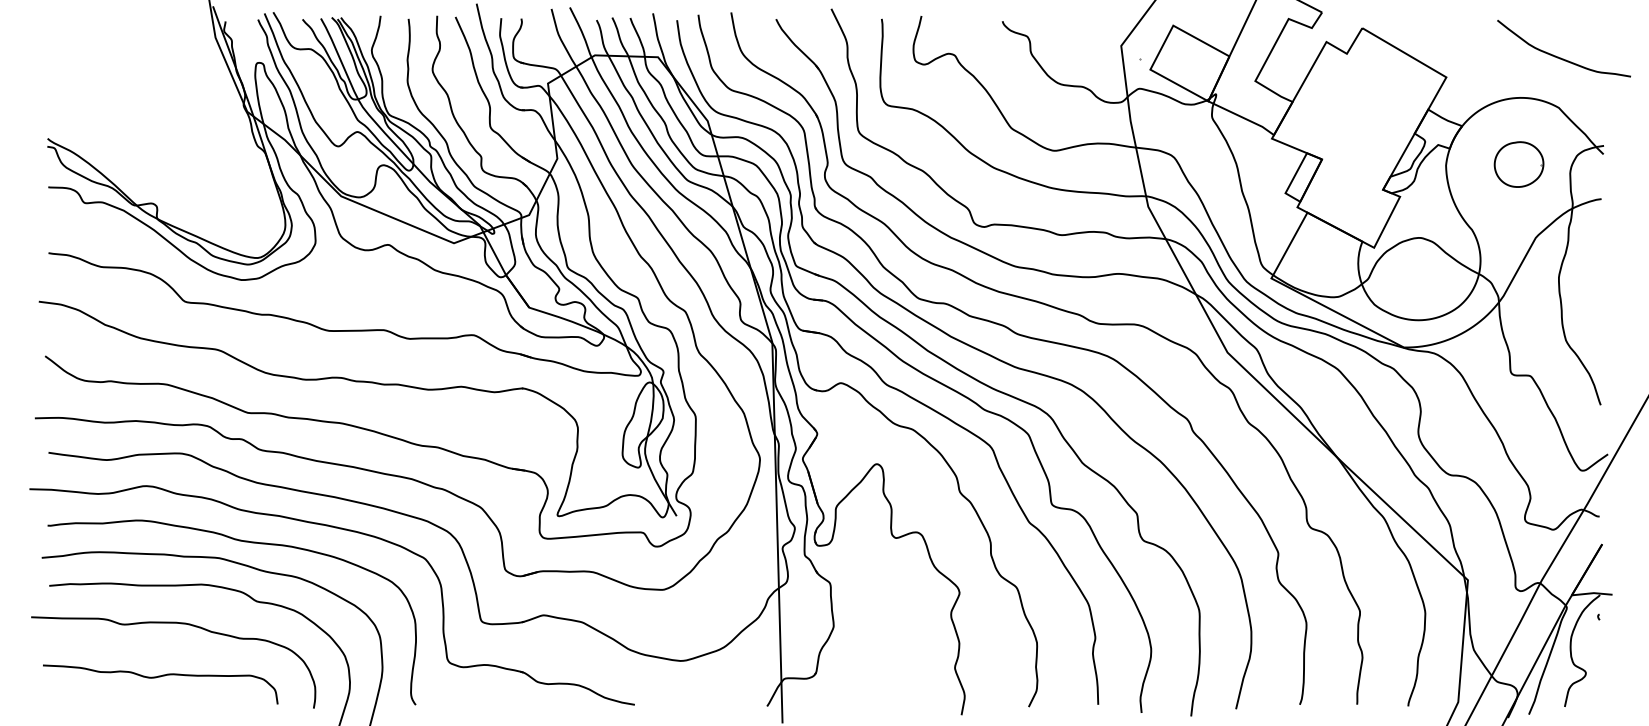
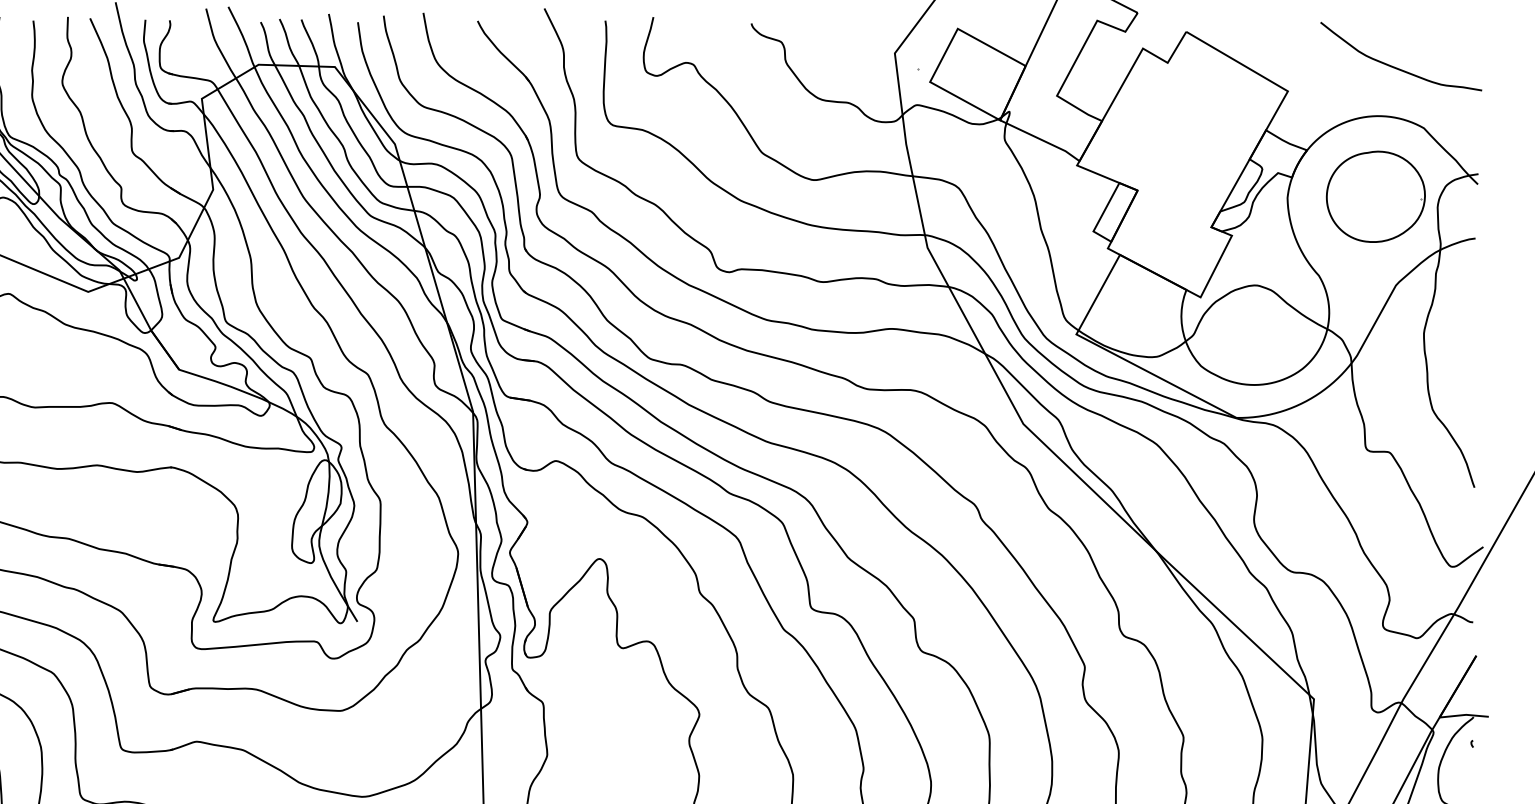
curve: (1561, 57) -> (1398, 67), moved
part: (1518, 164) -> (1375, 196), size x1.67

